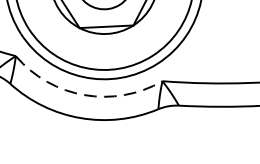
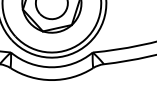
arc: (83, 95) -> (51, 67), dashed -> solid

